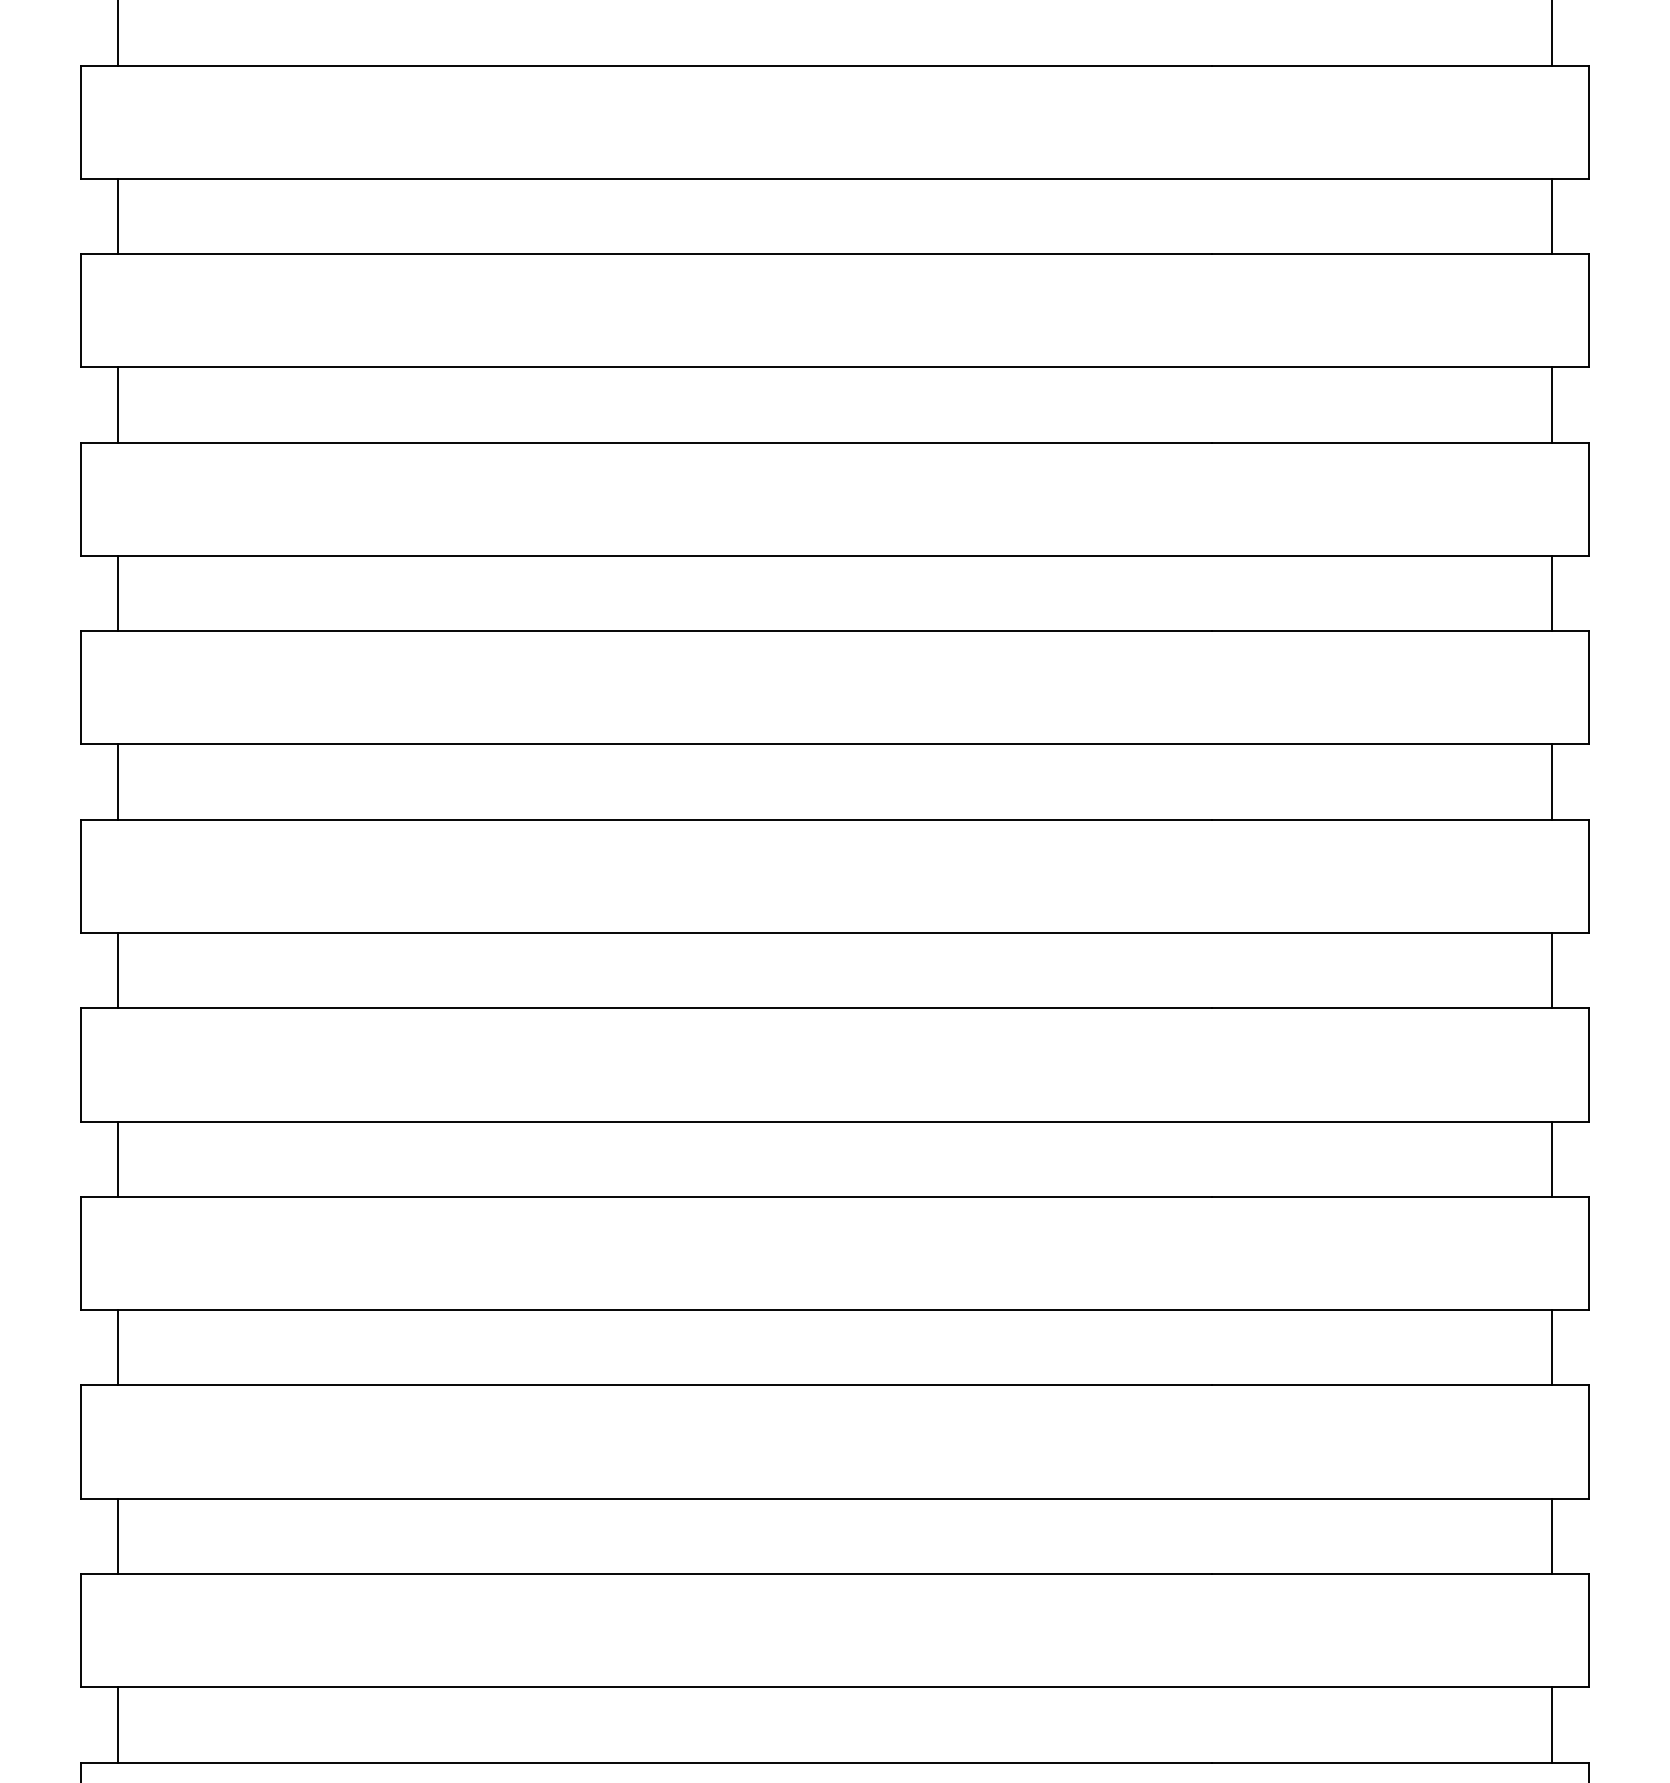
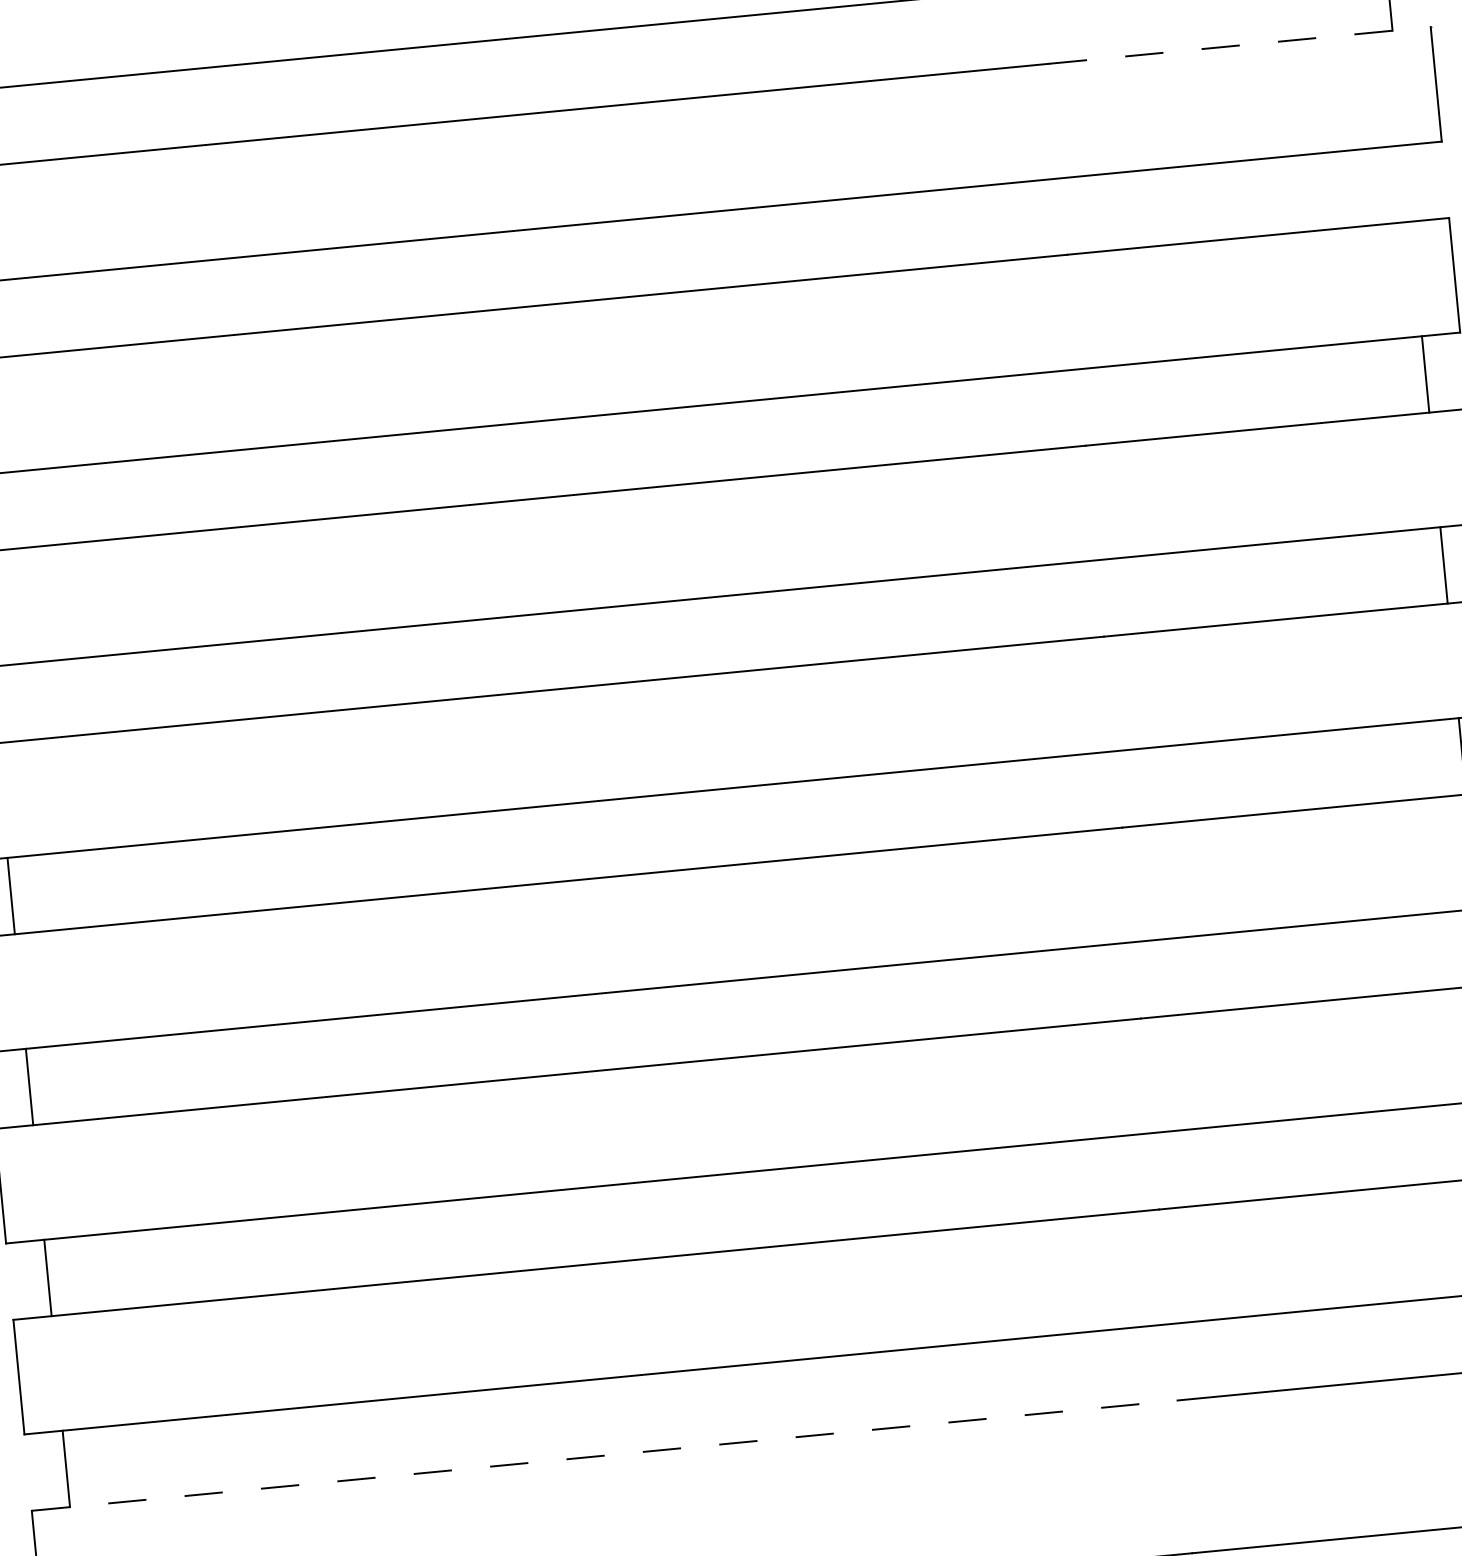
line: (1400, 442) -> (1239, 45), solid -> dashed
line: (1551, 593) -> (1407, 183), removed
line: (646, 1762) -> (604, 1455), solid -> dashed

